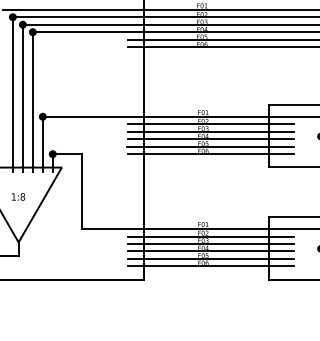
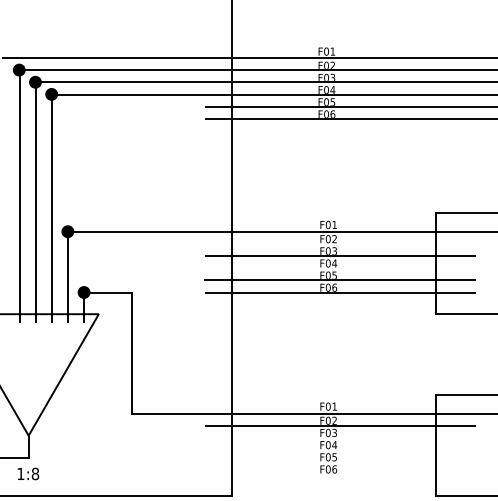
line: (210, 124) -> (340, 244), removed
line: (210, 139) -> (340, 268), removed
text: (18, 196) -> (28, 473), moved
line: (210, 244) -> (340, 439), removed
line: (210, 251) -> (340, 450), removed
line: (210, 258) -> (340, 461), removed
line: (210, 266) -> (340, 474), removed

